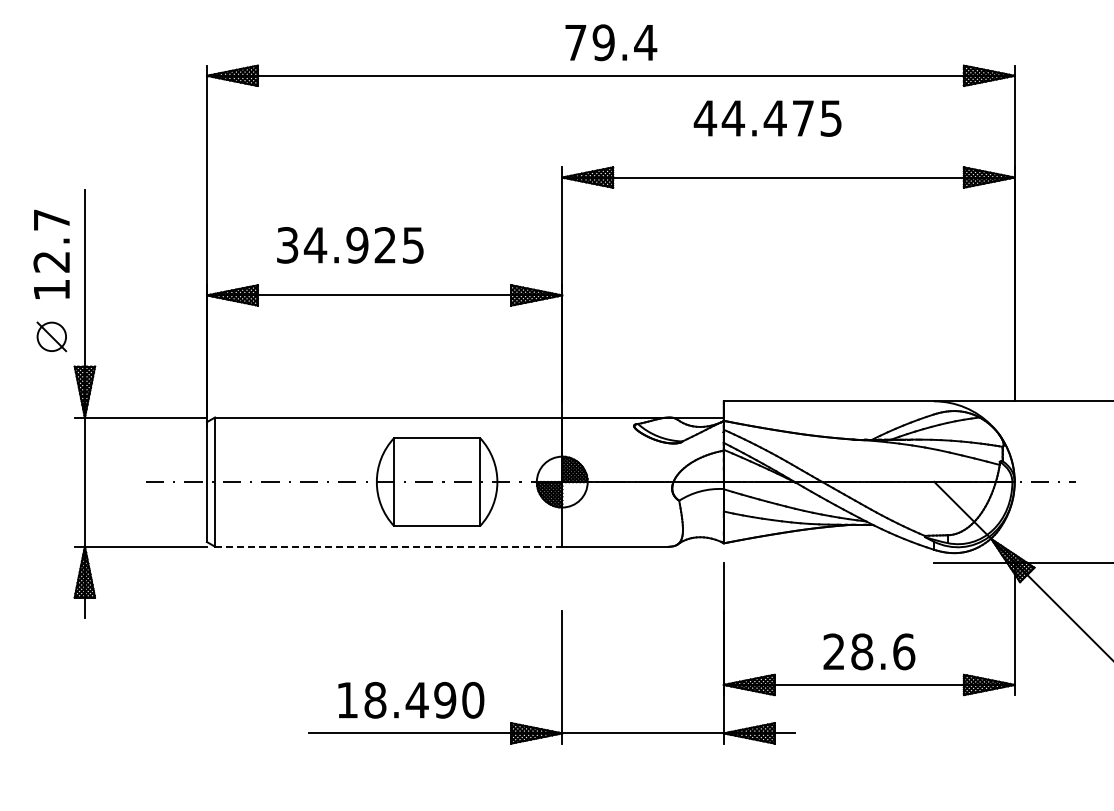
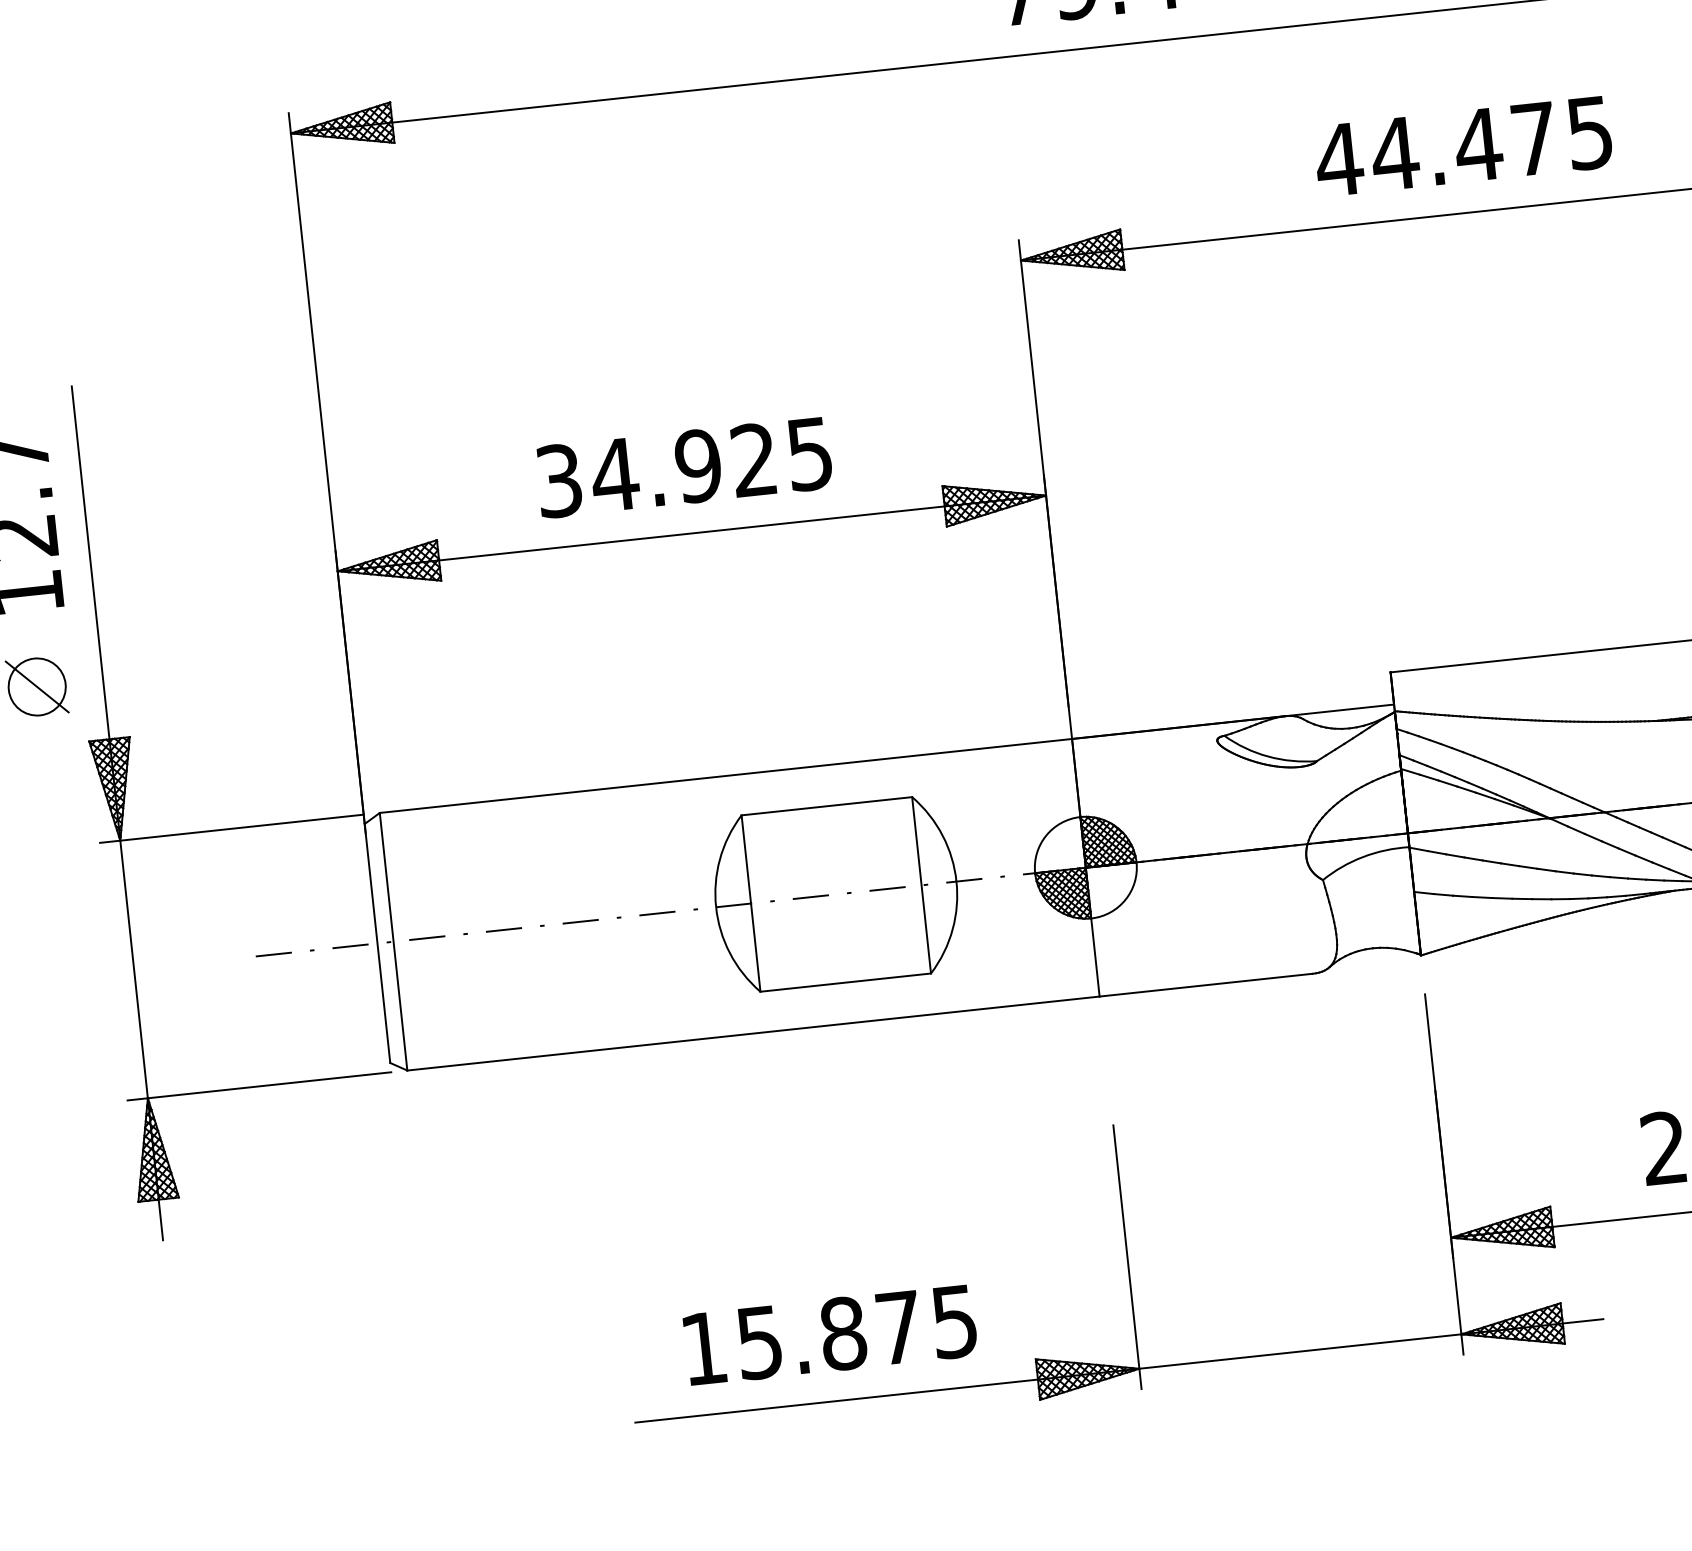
text: (767, 118) -> (1462, 146), moved
text: (350, 245) -> (684, 467), moved
line: (388, 546) -> (753, 1033), dashed -> solid
text: (424, 699) -> (857, 1330), 18.490 -> 15.875

